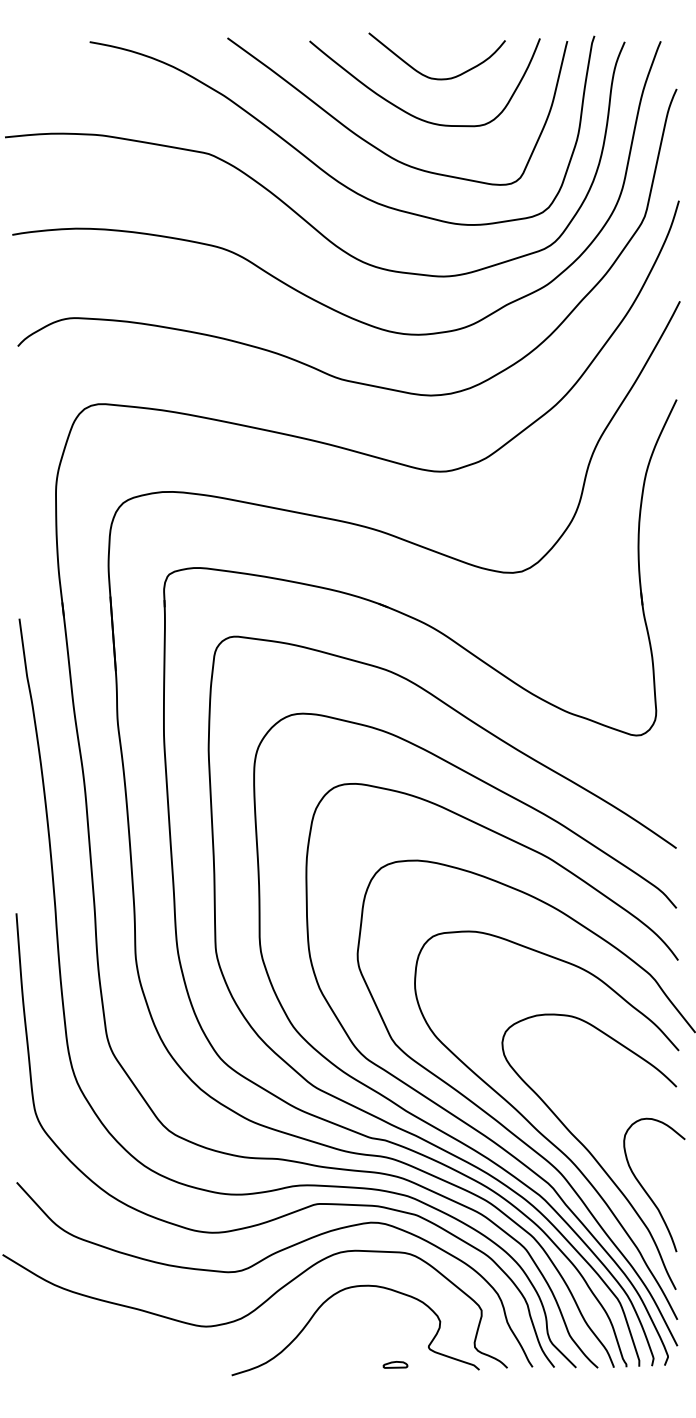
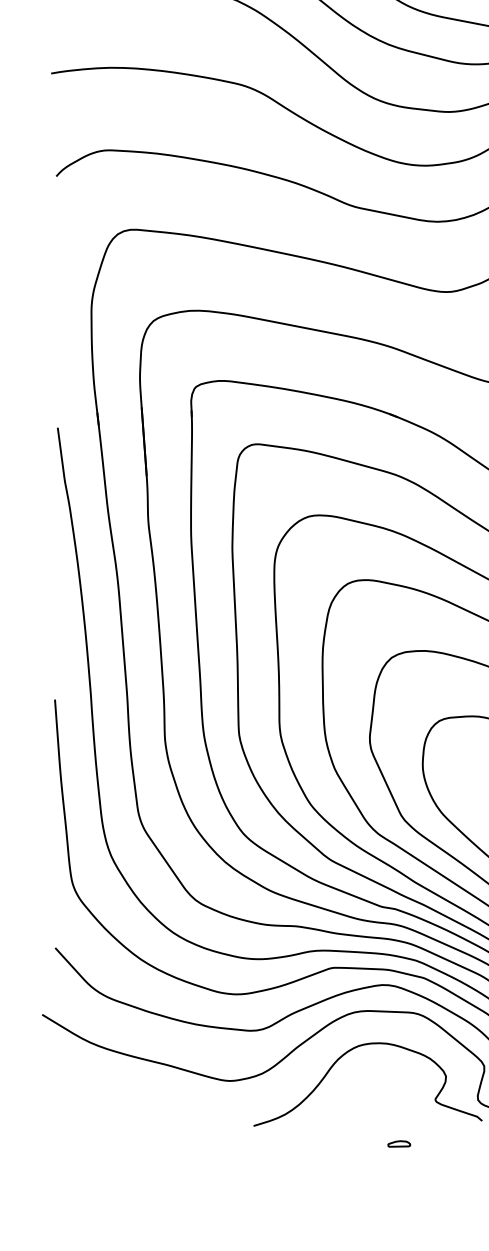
part: (395, 1364) -> (399, 1143), moved

